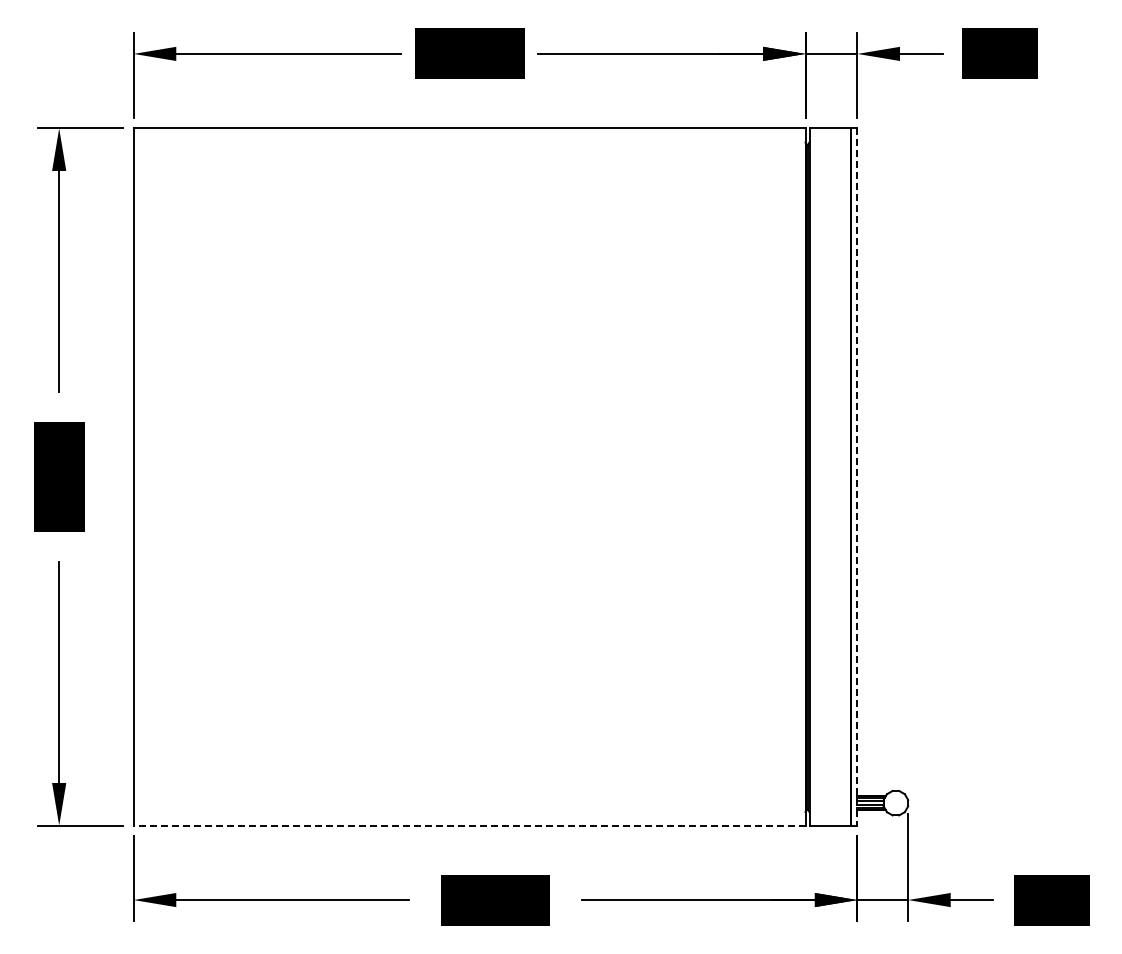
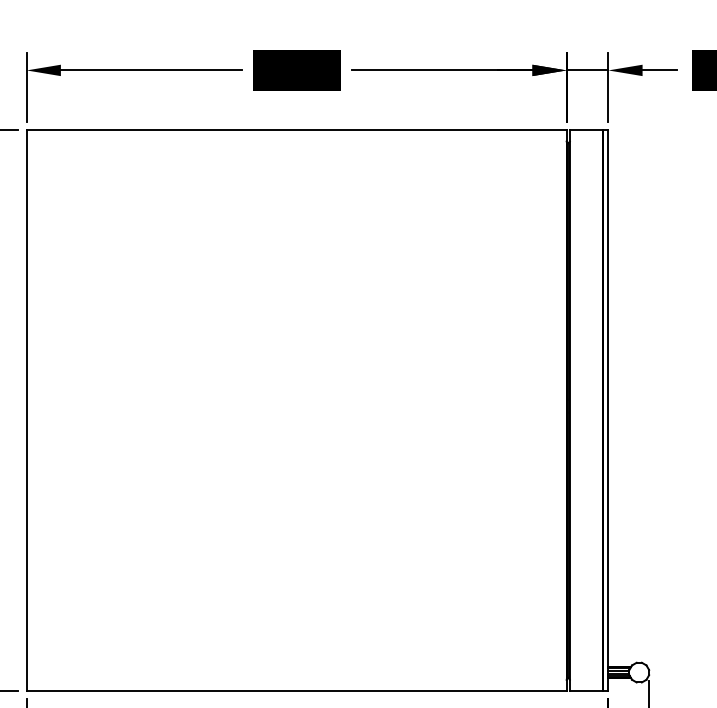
line: (857, 476) -> (608, 410), dashed -> solid
line: (469, 825) -> (296, 690), dashed -> solid

